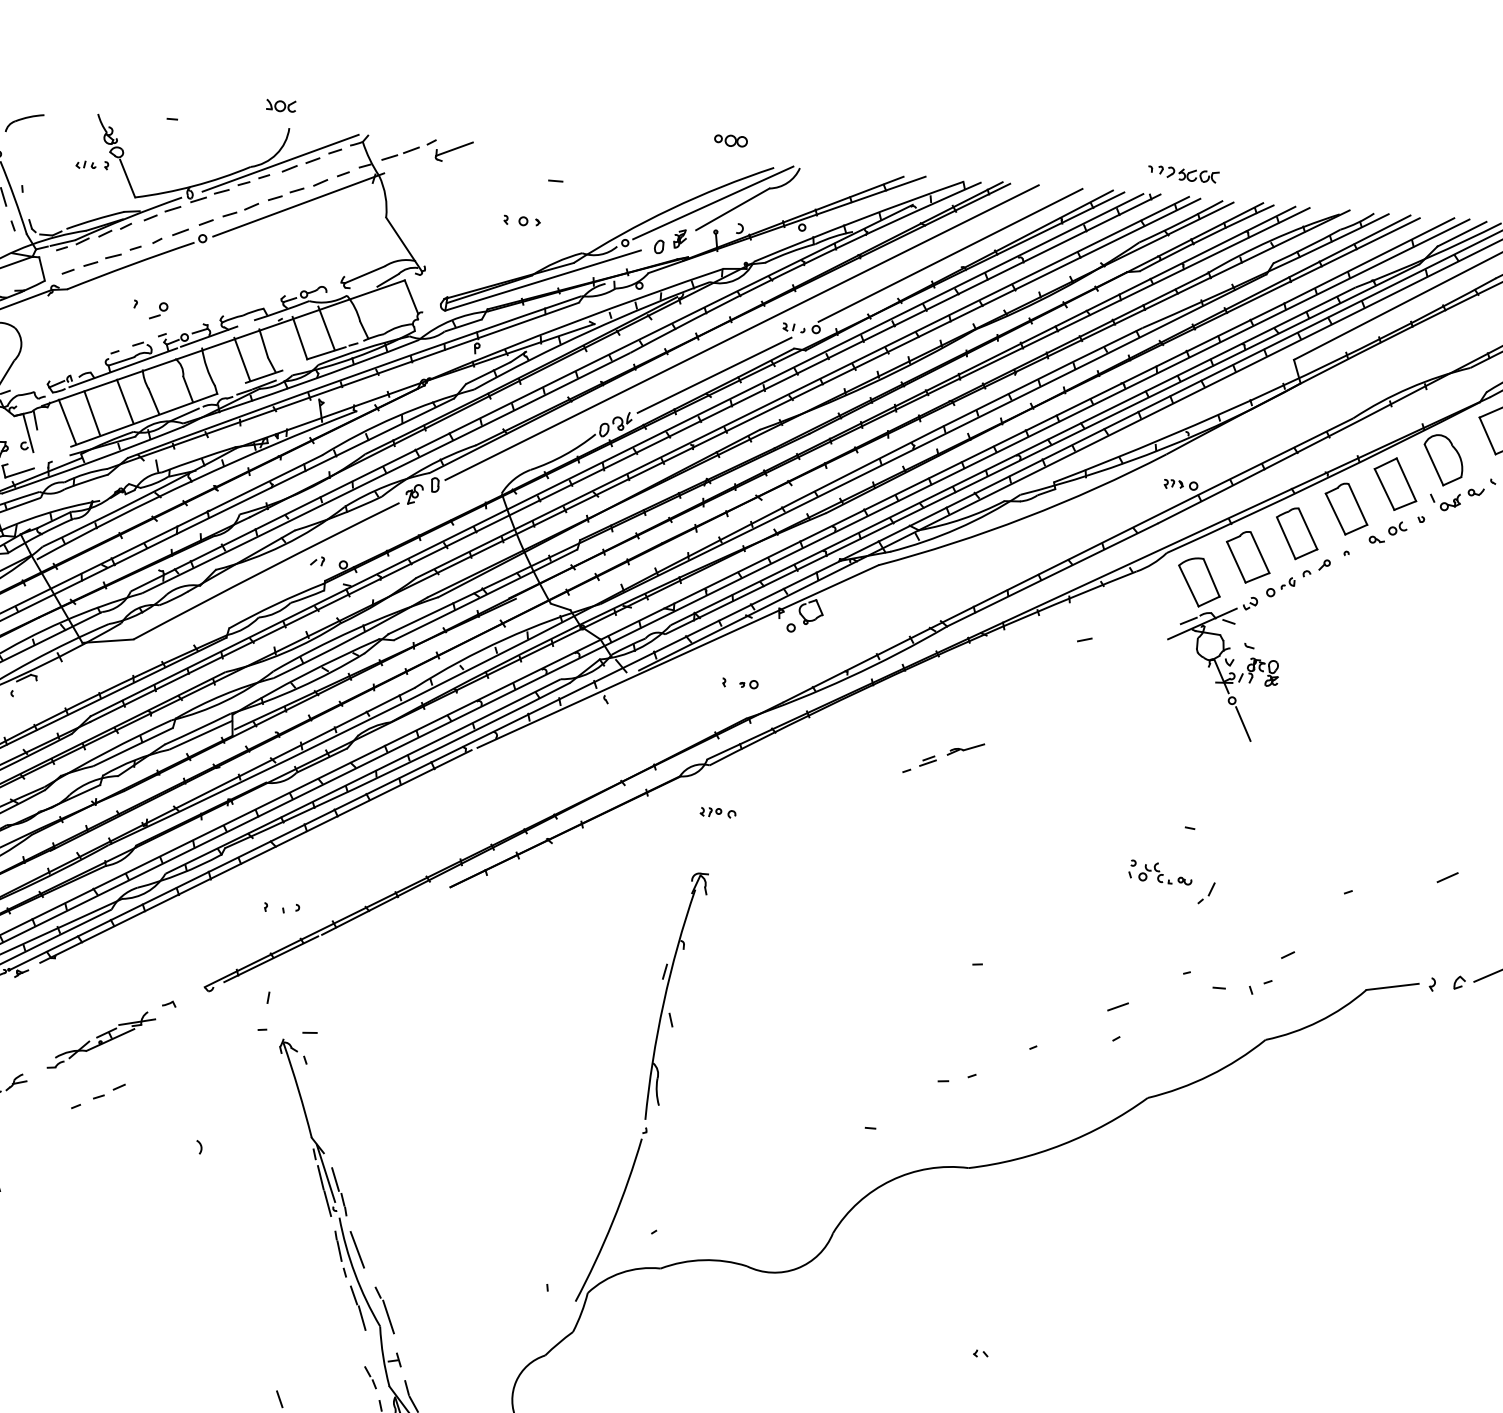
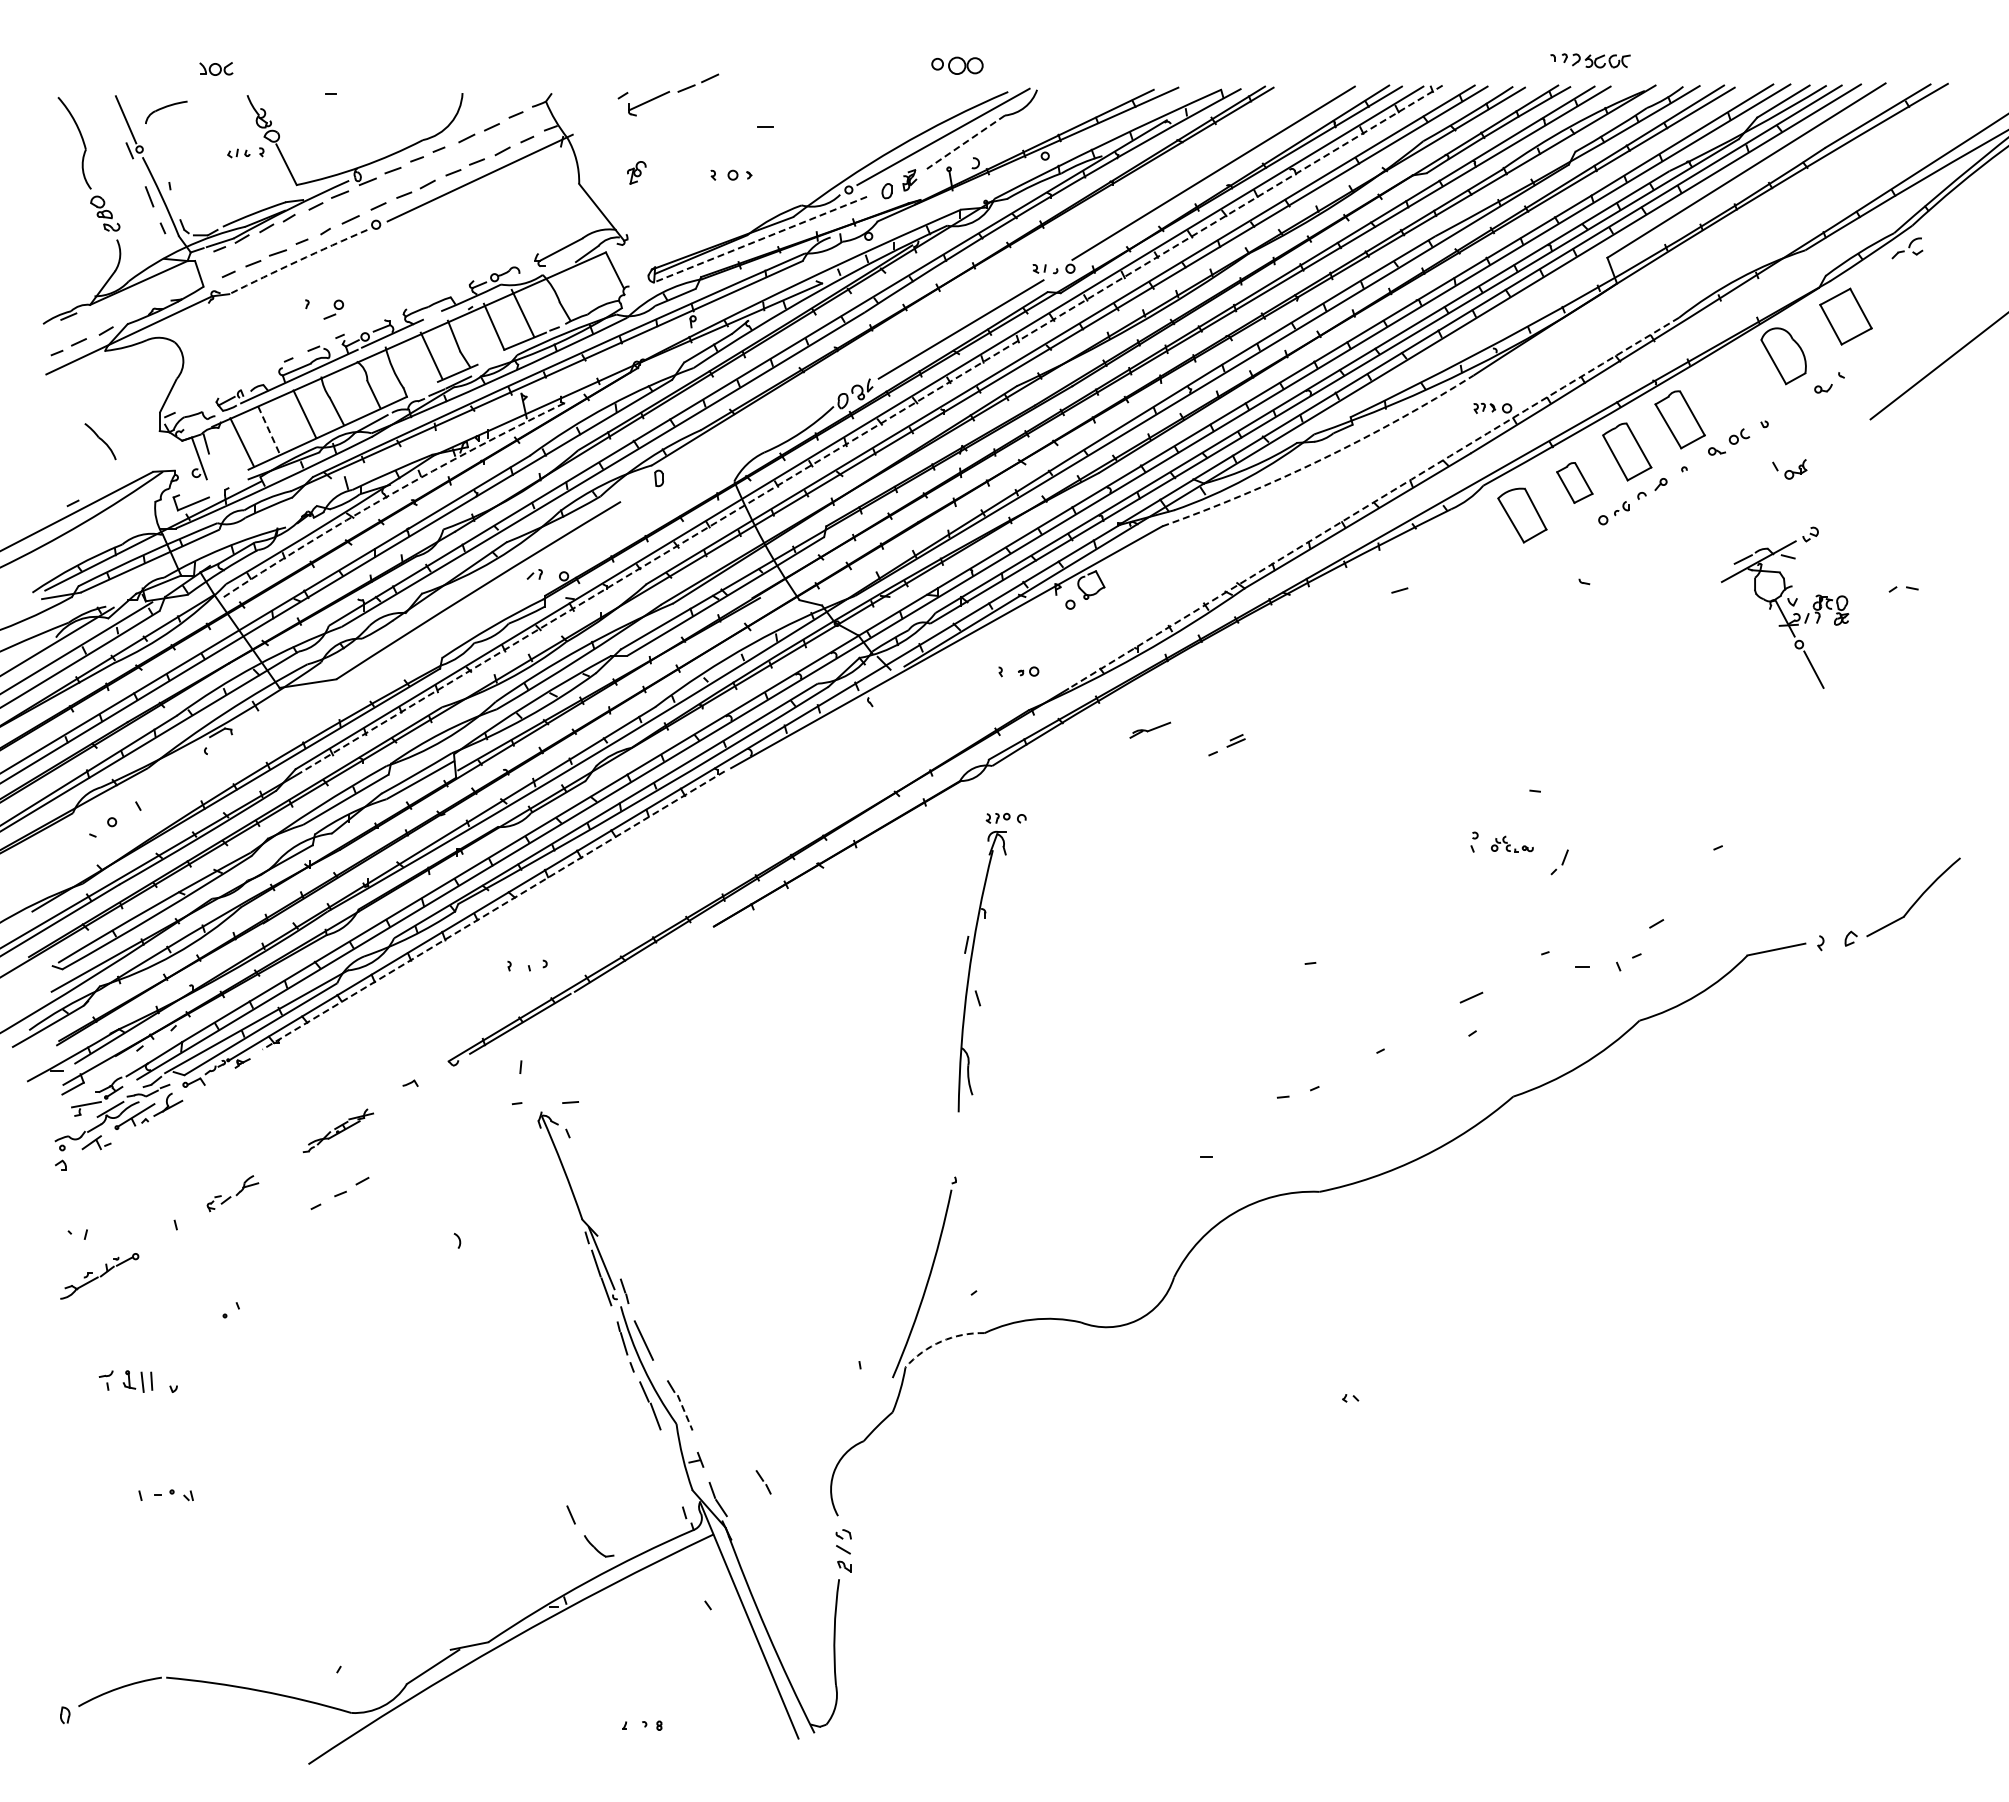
part: (281, 105) -> (216, 68), moved
part: (731, 140) -> (957, 65), size x1.4
part: (400, 153) -> (698, 82), moved
line: (280, 163) -> (455, 133), removed
part: (1183, 174) -> (1590, 60), moved
line: (732, 209) -> (965, 142), solid -> dashed
arc: (130, 265) -> (297, 261), solid -> dashed
line: (543, 280) -> (760, 239), solid -> dashed
line: (741, 331) -> (987, 278), removed
line: (91, 413) -> (268, 430), solid -> dashed
line: (624, 458) -> (868, 430), solid -> dashed
arc: (194, 480) -> (389, 495), solid -> dashed
part: (1395, 484) -> (1732, 387), removed
part: (414, 494) -> (636, 172), moved
part: (1444, 501) -> (1789, 469), moved
arc: (1025, 517) -> (1322, 459), solid -> dashed
part: (1248, 556) -> (1574, 482), size x0.7
arc: (1067, 559) -> (1373, 502), solid -> dashed
part: (1221, 666) -> (1784, 607), moved
part: (966, 748) -> (1150, 729), moved
line: (255, 856) -> (493, 910), solid -> dashed
part: (1166, 873) -> (1512, 843), size x0.7
line: (1447, 877) -> (1827, 822), removed
part: (666, 995) -> (970, 971), moved
part: (101, 1040) -> (338, 1130), size x0.6
line: (335, 1178) -> (612, 1263), removed
arc: (621, 1272) -> (941, 1341), solid -> dashed
line: (388, 1317) -> (685, 1413), solid -> dashed
part: (370, 1377) -> (763, 1482), moved

